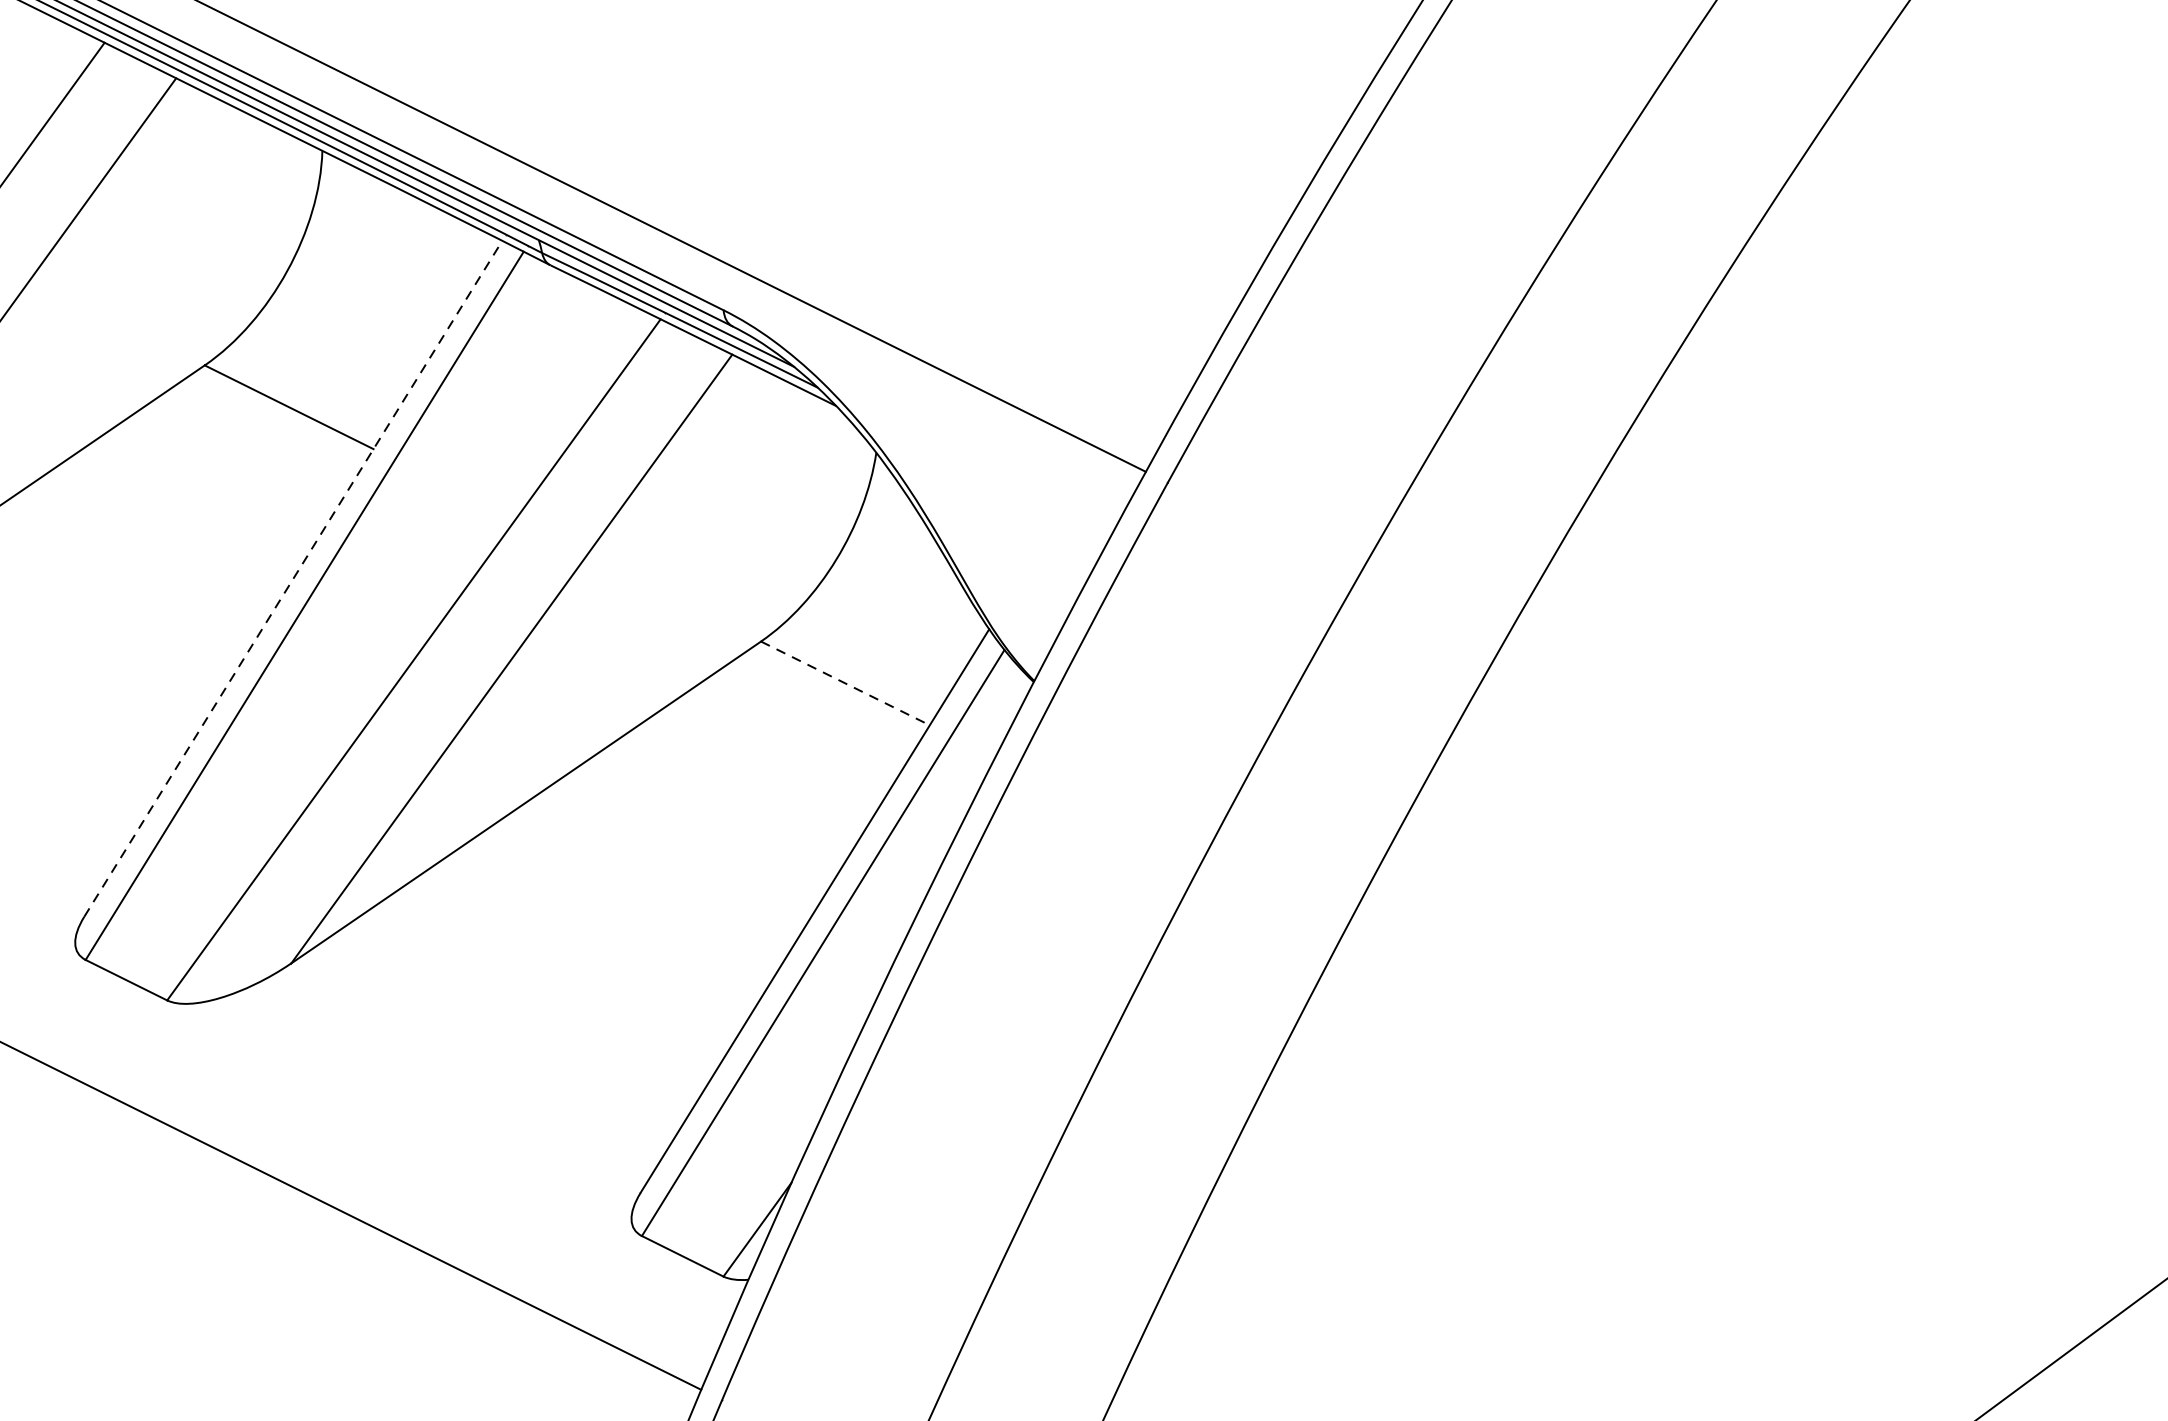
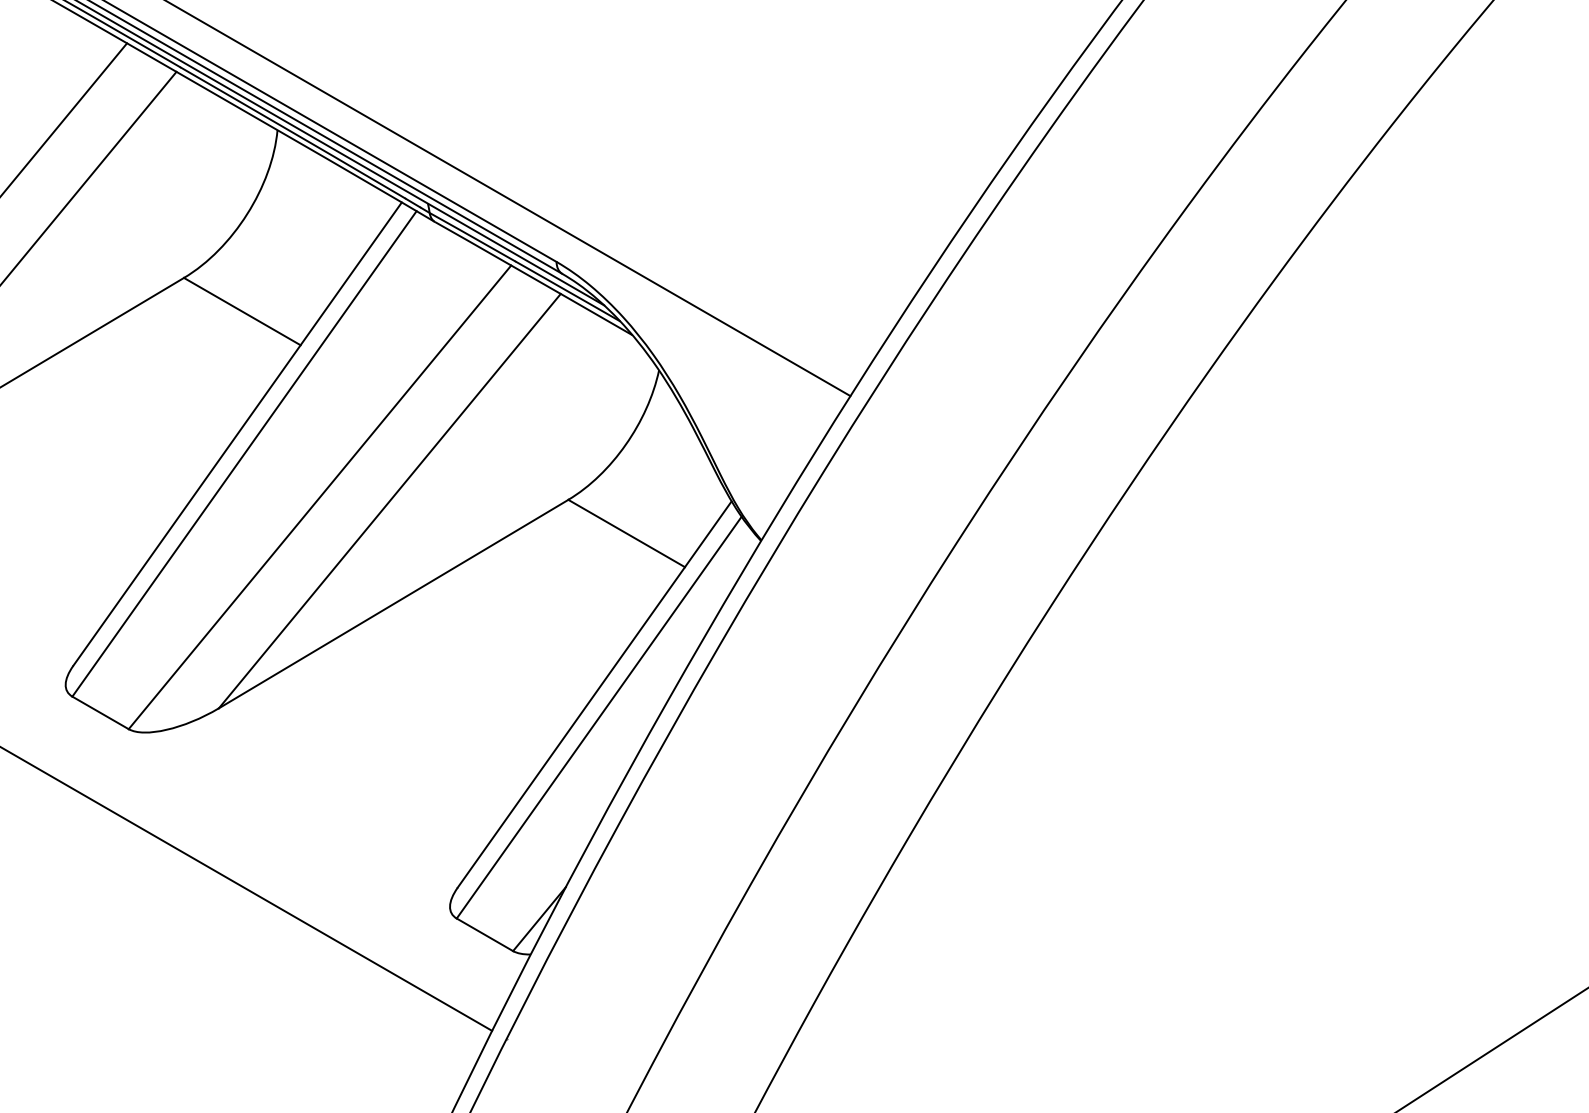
line: (293, 579) -> (237, 434), dashed -> solid
line: (846, 683) -> (627, 533), dashed -> solid

